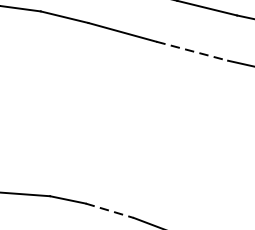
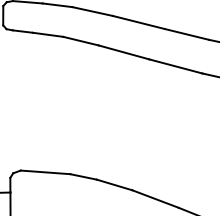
line: (191, 51) -> (175, 66), dashed -> solid
line: (109, 210) -> (114, 184), dashed -> solid

